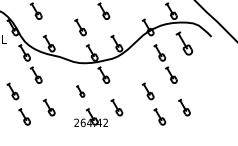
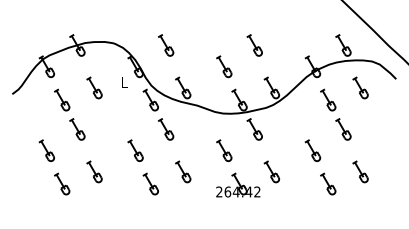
part: (184, 43) -> (360, 87), size x0.71
part: (80, 91) -> (224, 150), size x1.43

